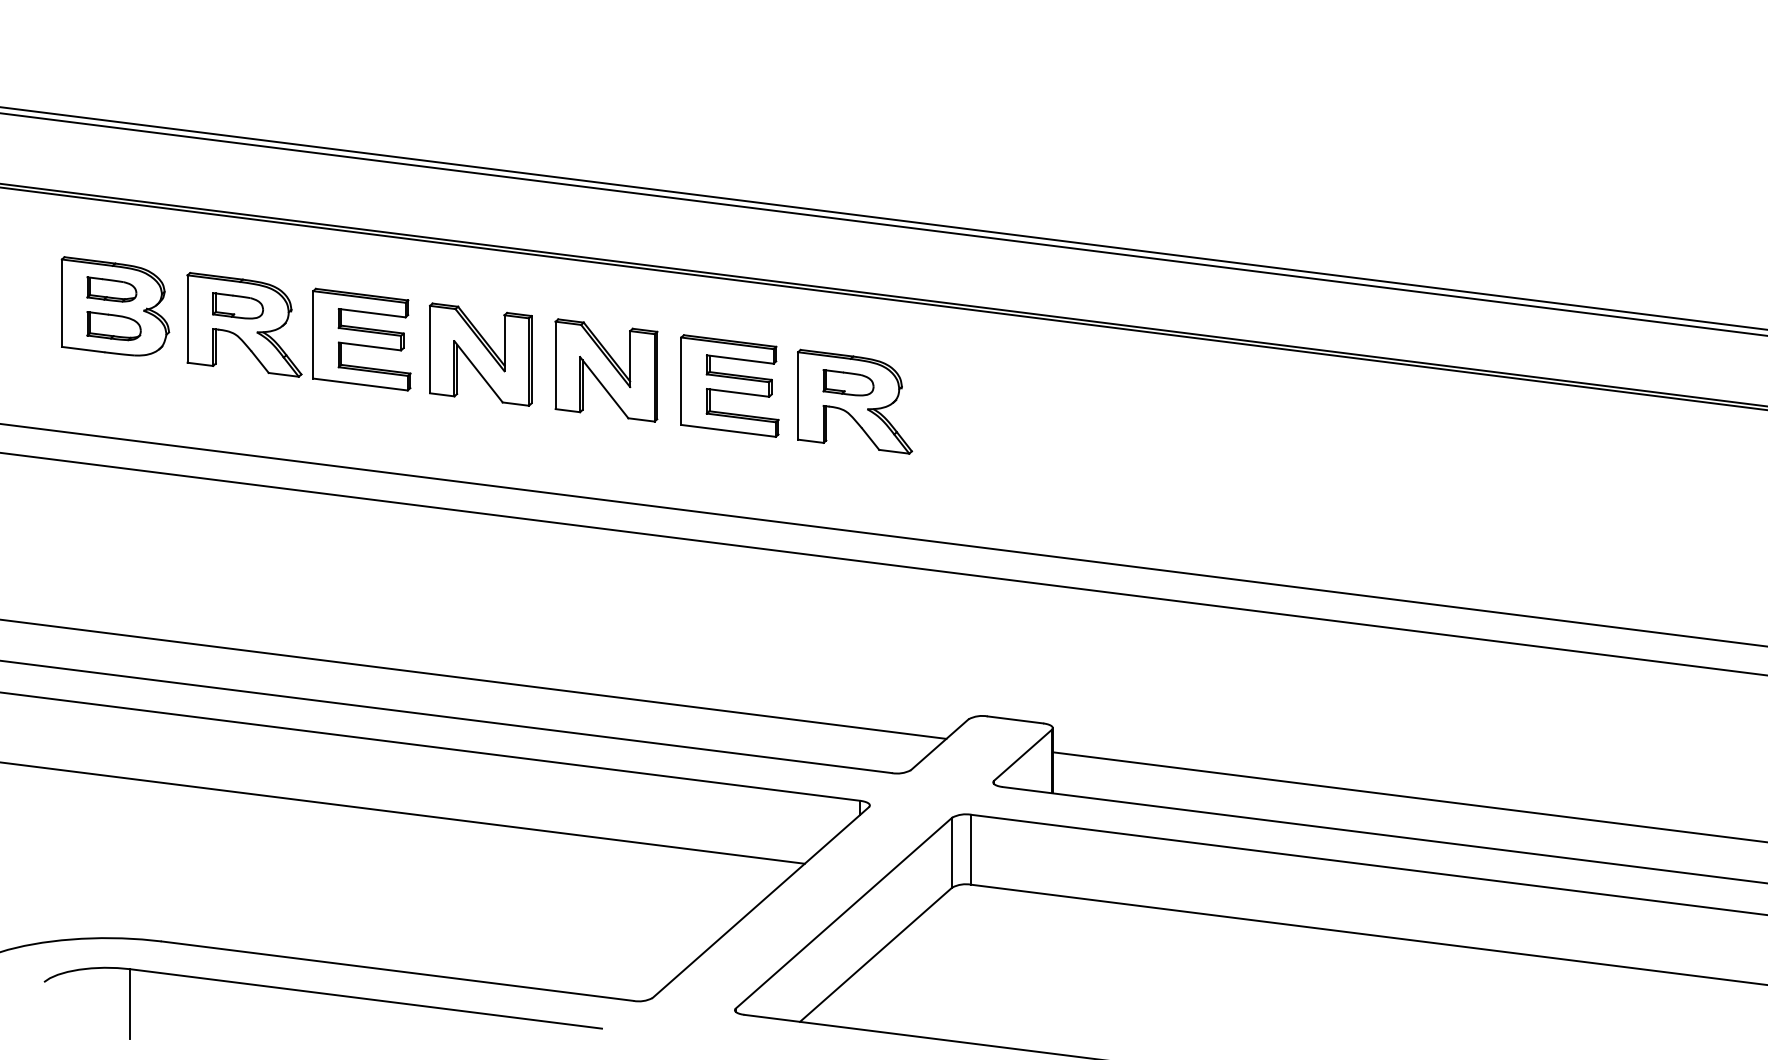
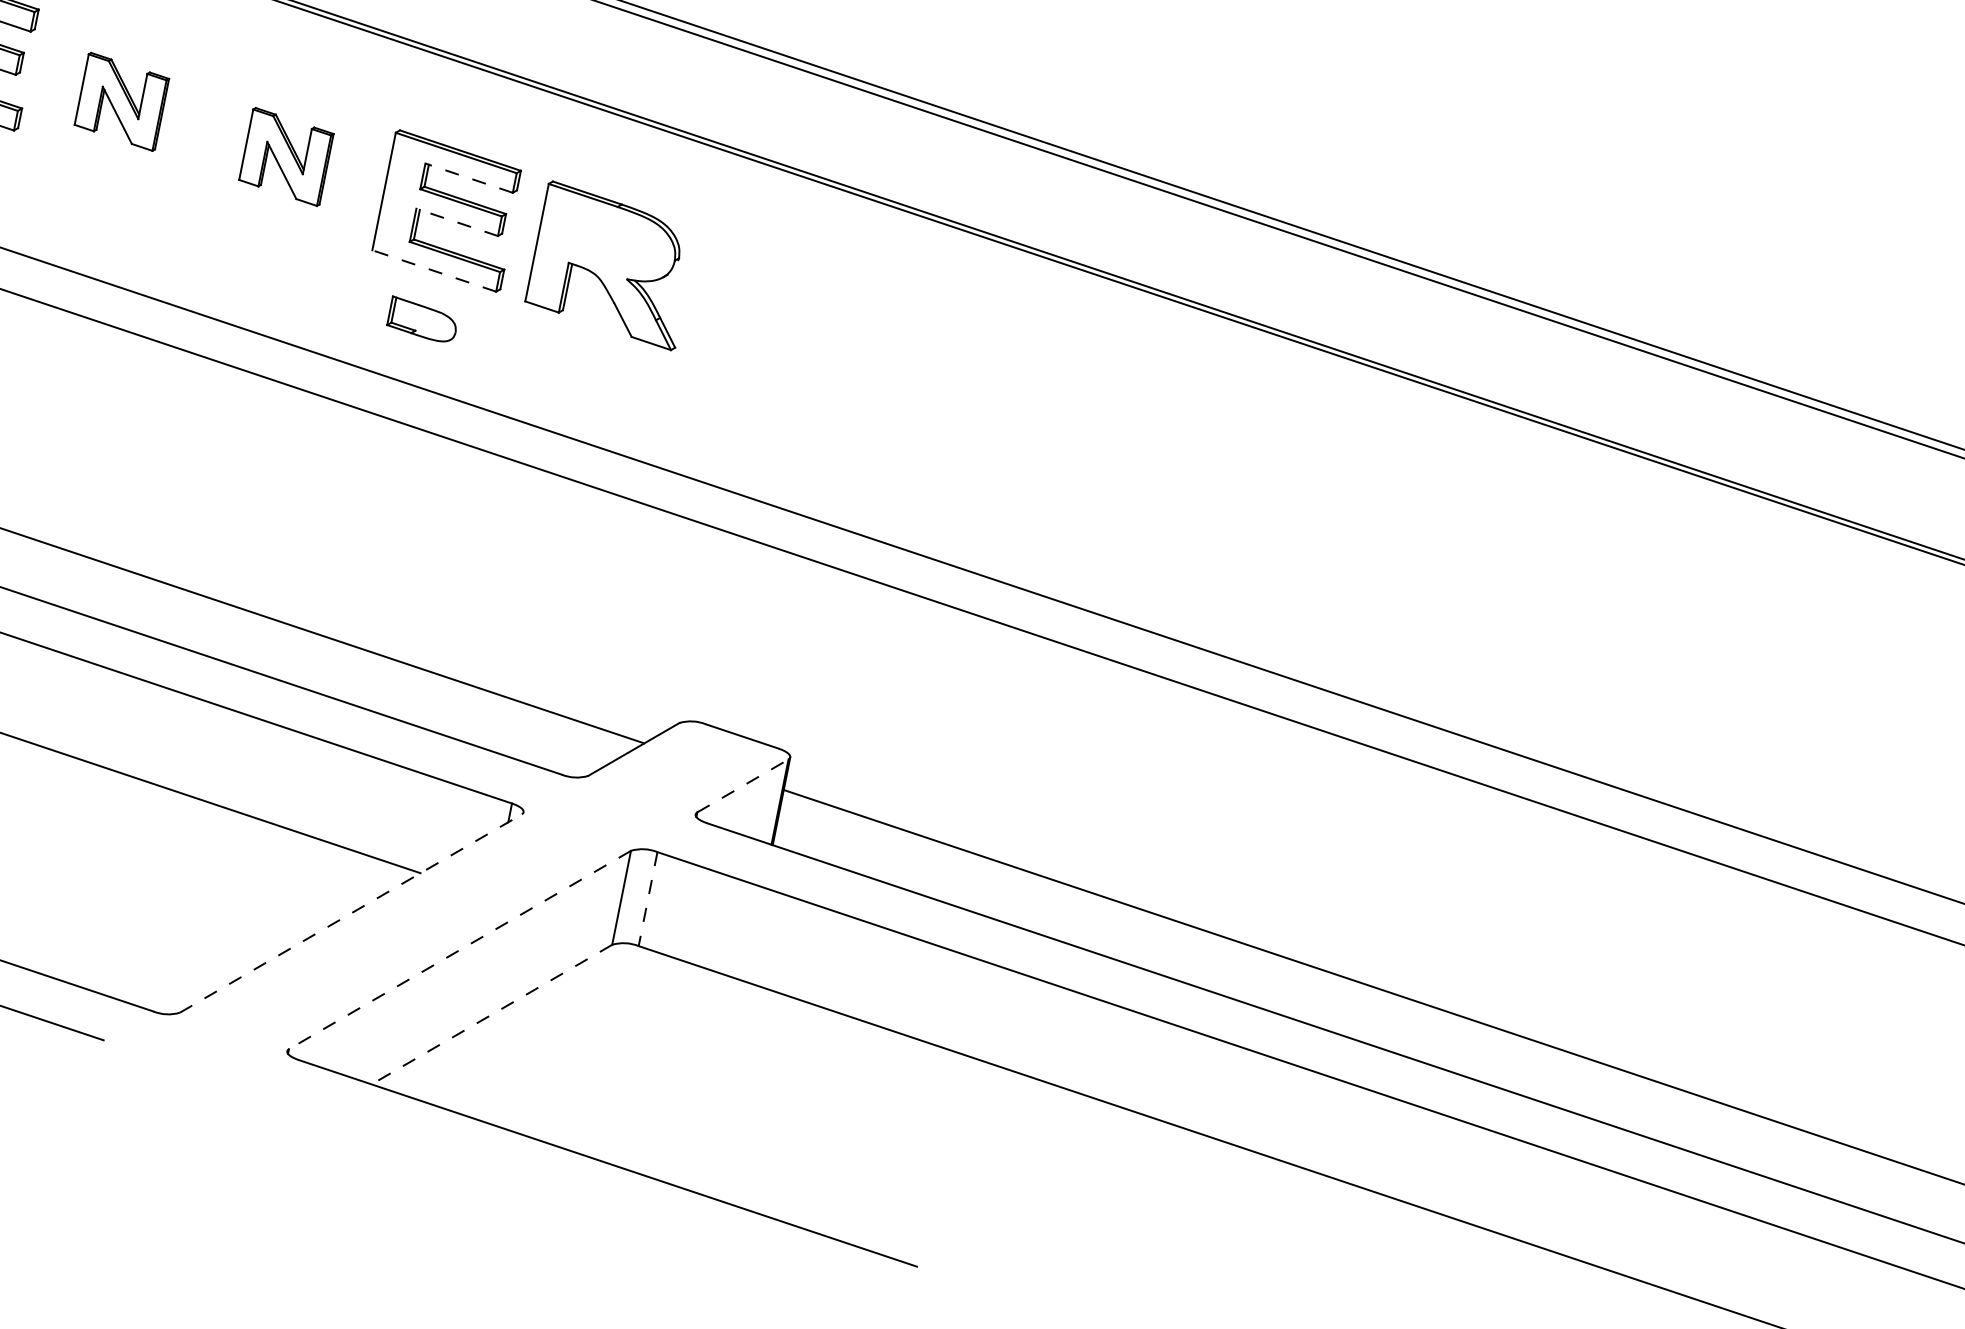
part: (480, 354) -> (121, 101), size x0.6
line: (740, 359) -> (469, 178), solid -> dashed
part: (606, 370) -> (286, 157), size x0.6
part: (848, 382) -> (423, 319), moved
line: (737, 392) -> (456, 221), solid -> dashed
line: (728, 430) -> (434, 270), solid -> dashed
line: (1023, 754) -> (743, 785), solid -> dashed
line: (971, 849) -> (648, 898), solid -> dashed
line: (761, 902) -> (351, 913), solid -> dashed
line: (843, 913) -> (459, 950), solid -> dashed
line: (875, 955) -> (490, 1015), solid -> dashed

